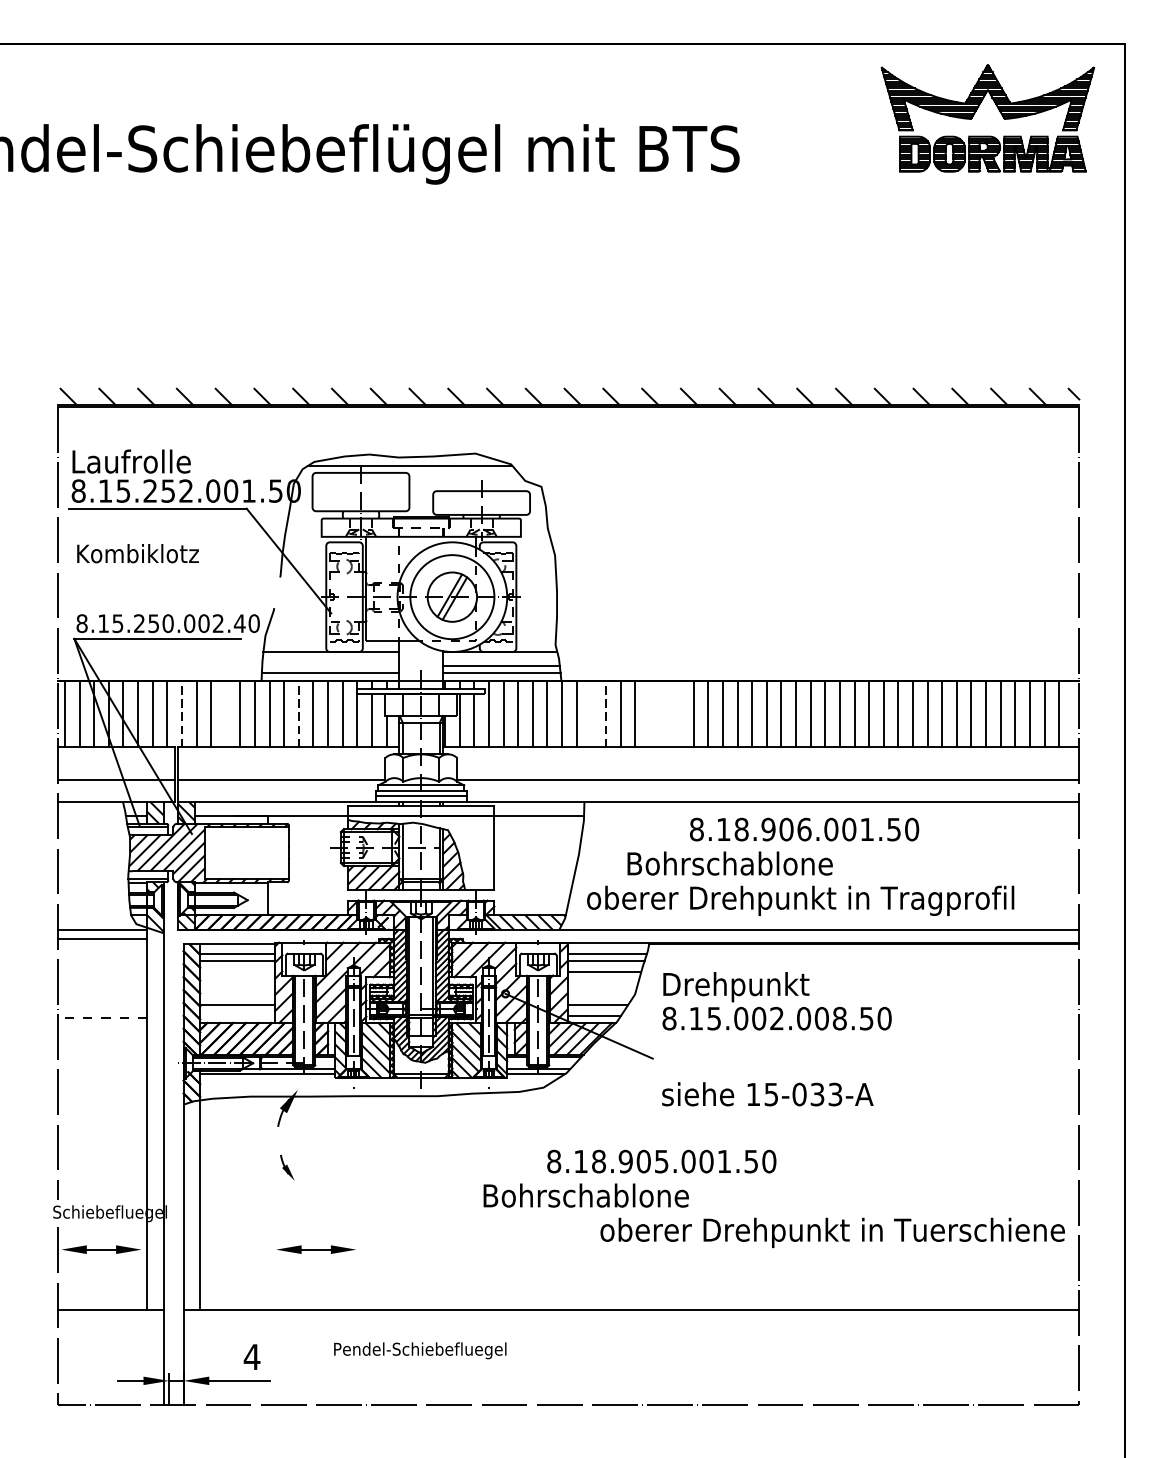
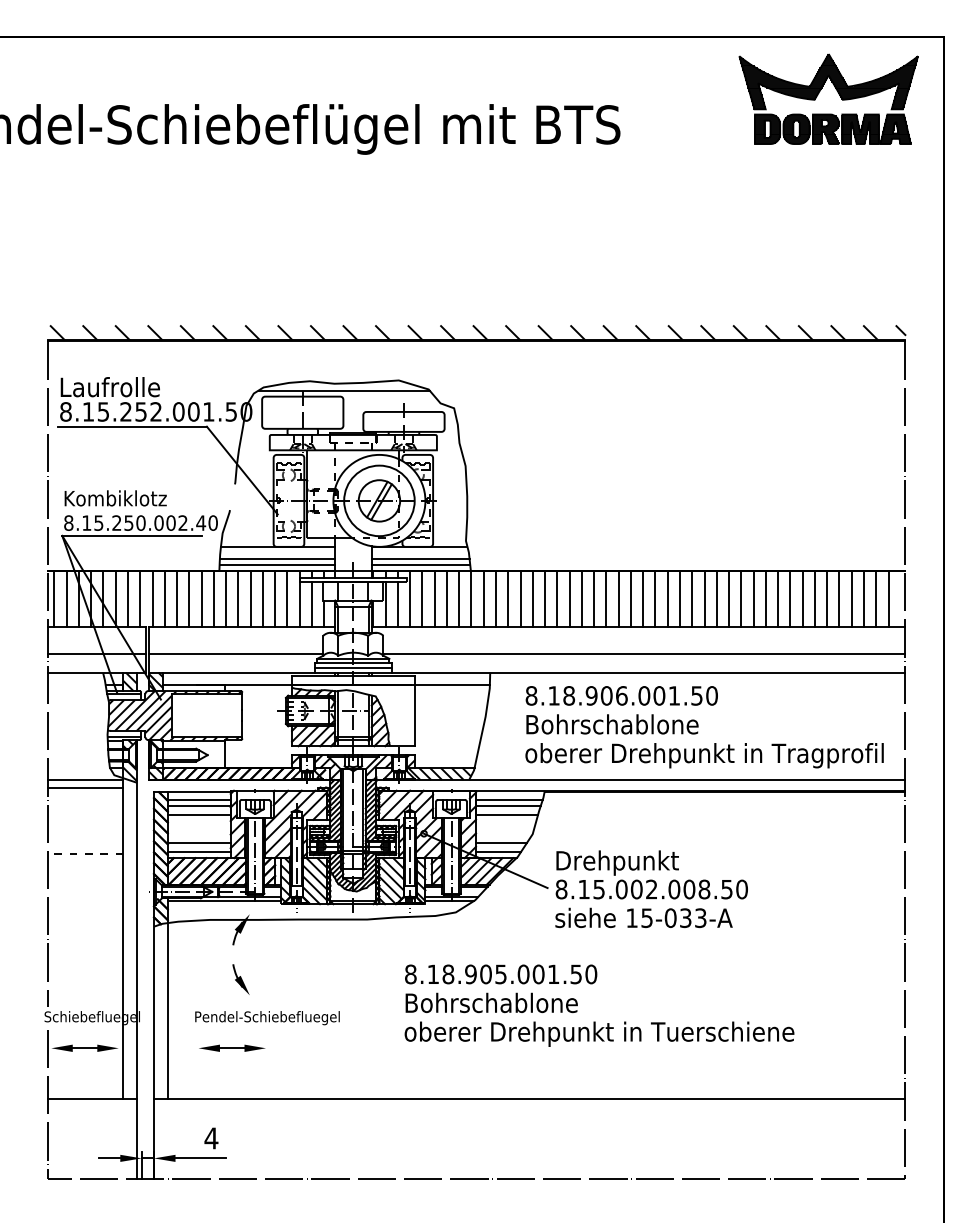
text: (137, 553) -> (115, 498), moved
line: (329, 665) -> (276, 558), added
line: (225, 713) -> (189, 598), added
line: (590, 713) -> (495, 598), added
line: (650, 713) -> (545, 598), added
line: (664, 713) -> (557, 598), added
line: (678, 713) -> (569, 598), added
line: (181, 714) -> (152, 599), dashed -> solid
line: (298, 714) -> (250, 599), dashed -> solid
line: (606, 714) -> (508, 599), dashed -> solid
text: (804, 829) -> (621, 695), moved
text: (800, 900) -> (704, 755), moved
line: (236, 972) -> (198, 815), added
text: (776, 1000) -> (651, 874), moved
line: (236, 1016) -> (198, 852), added
text: (662, 1161) -> (501, 974), moved
part: (286, 1167) -> (240, 979), size x1.43
text: (832, 1232) -> (599, 1033), moved
part: (316, 1248) -> (232, 1047), moved
text: (420, 1351) -> (267, 1018), moved

